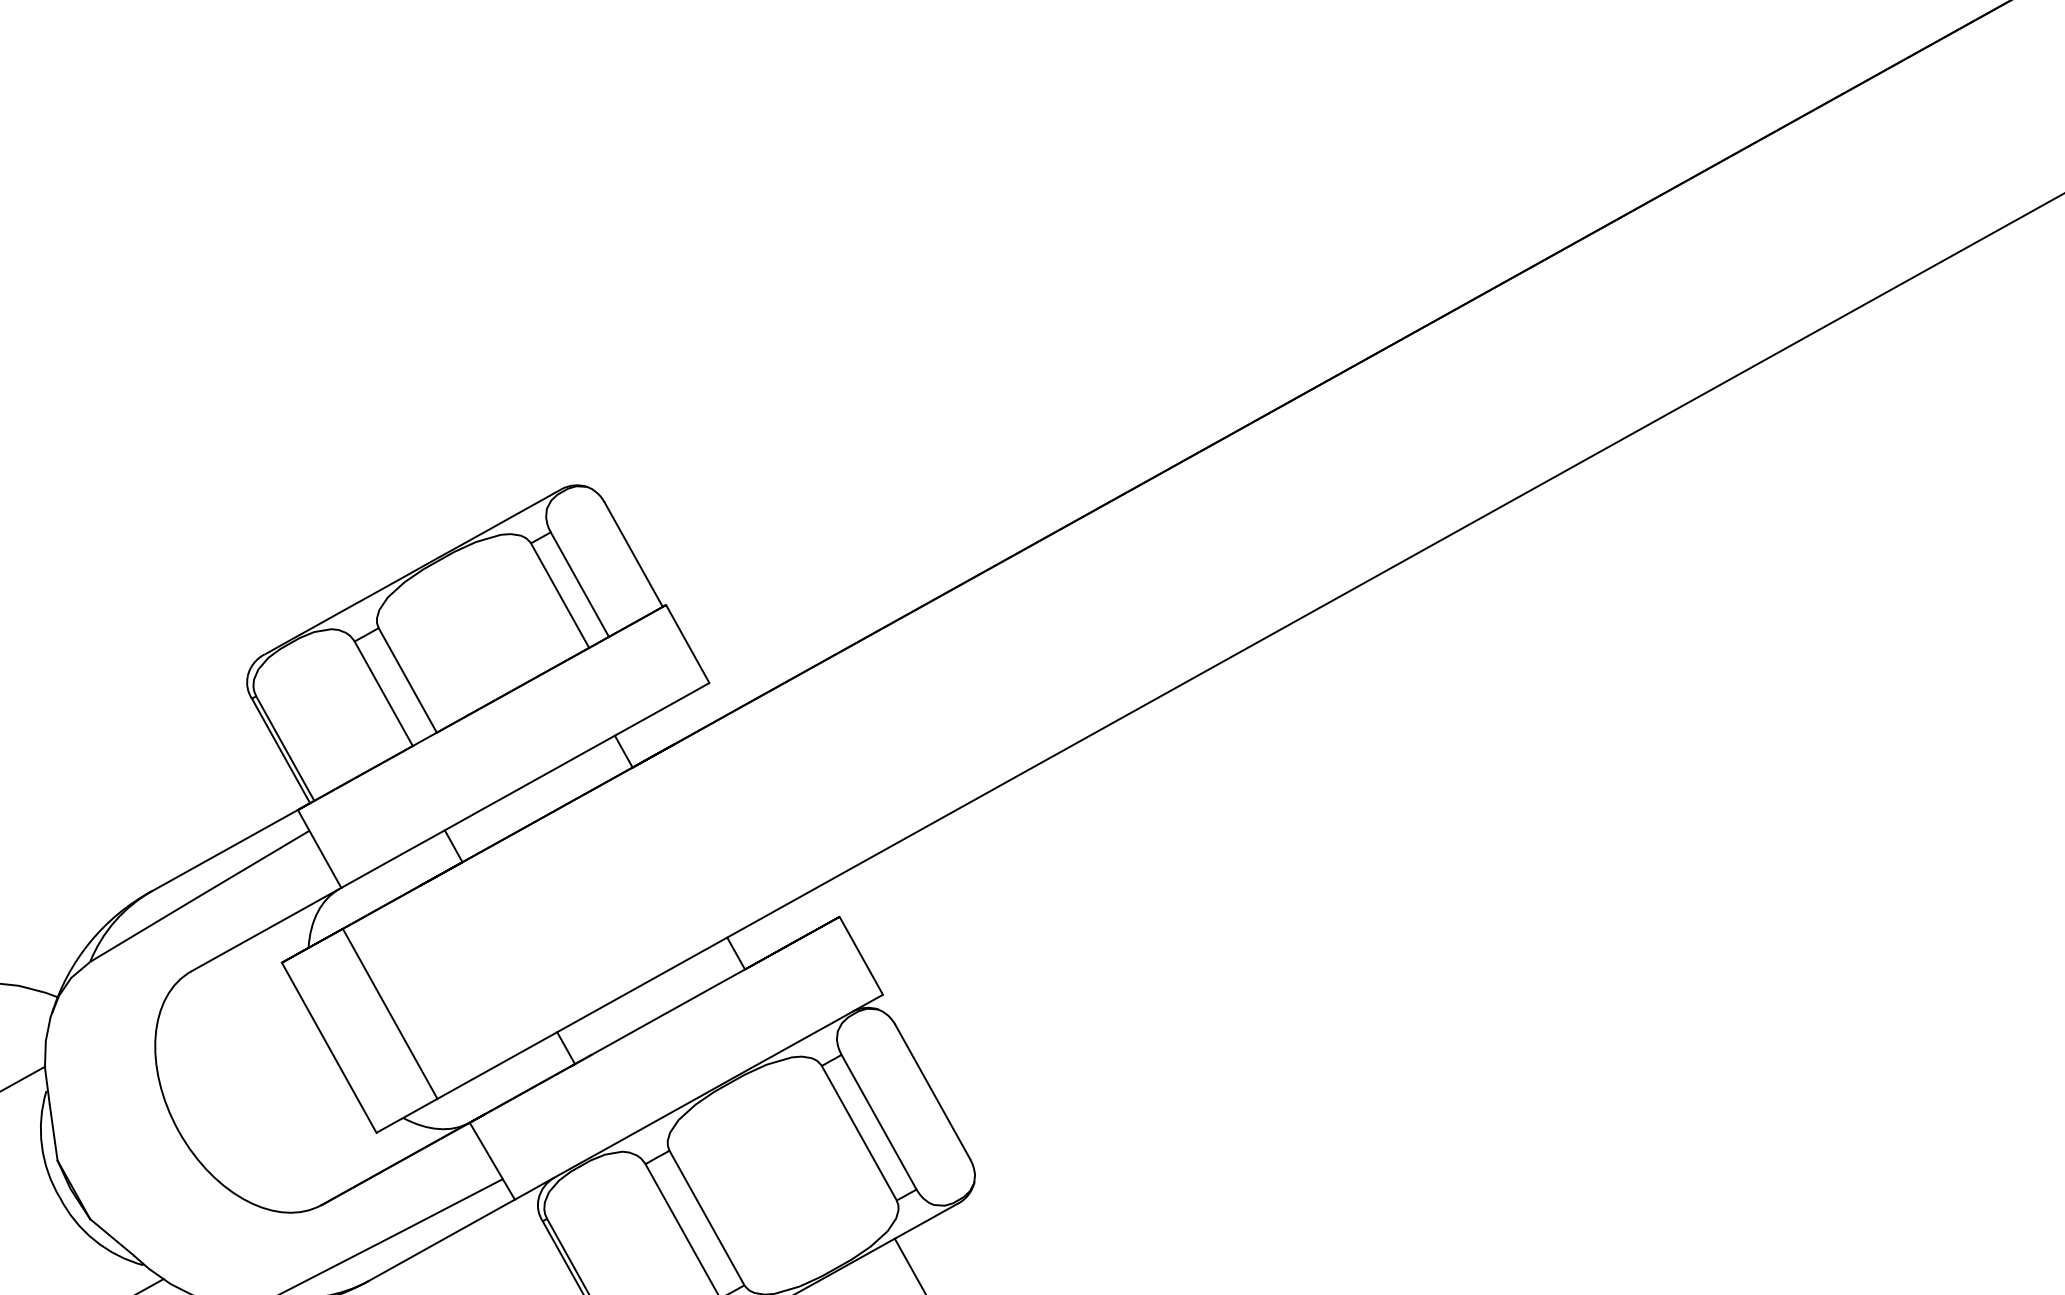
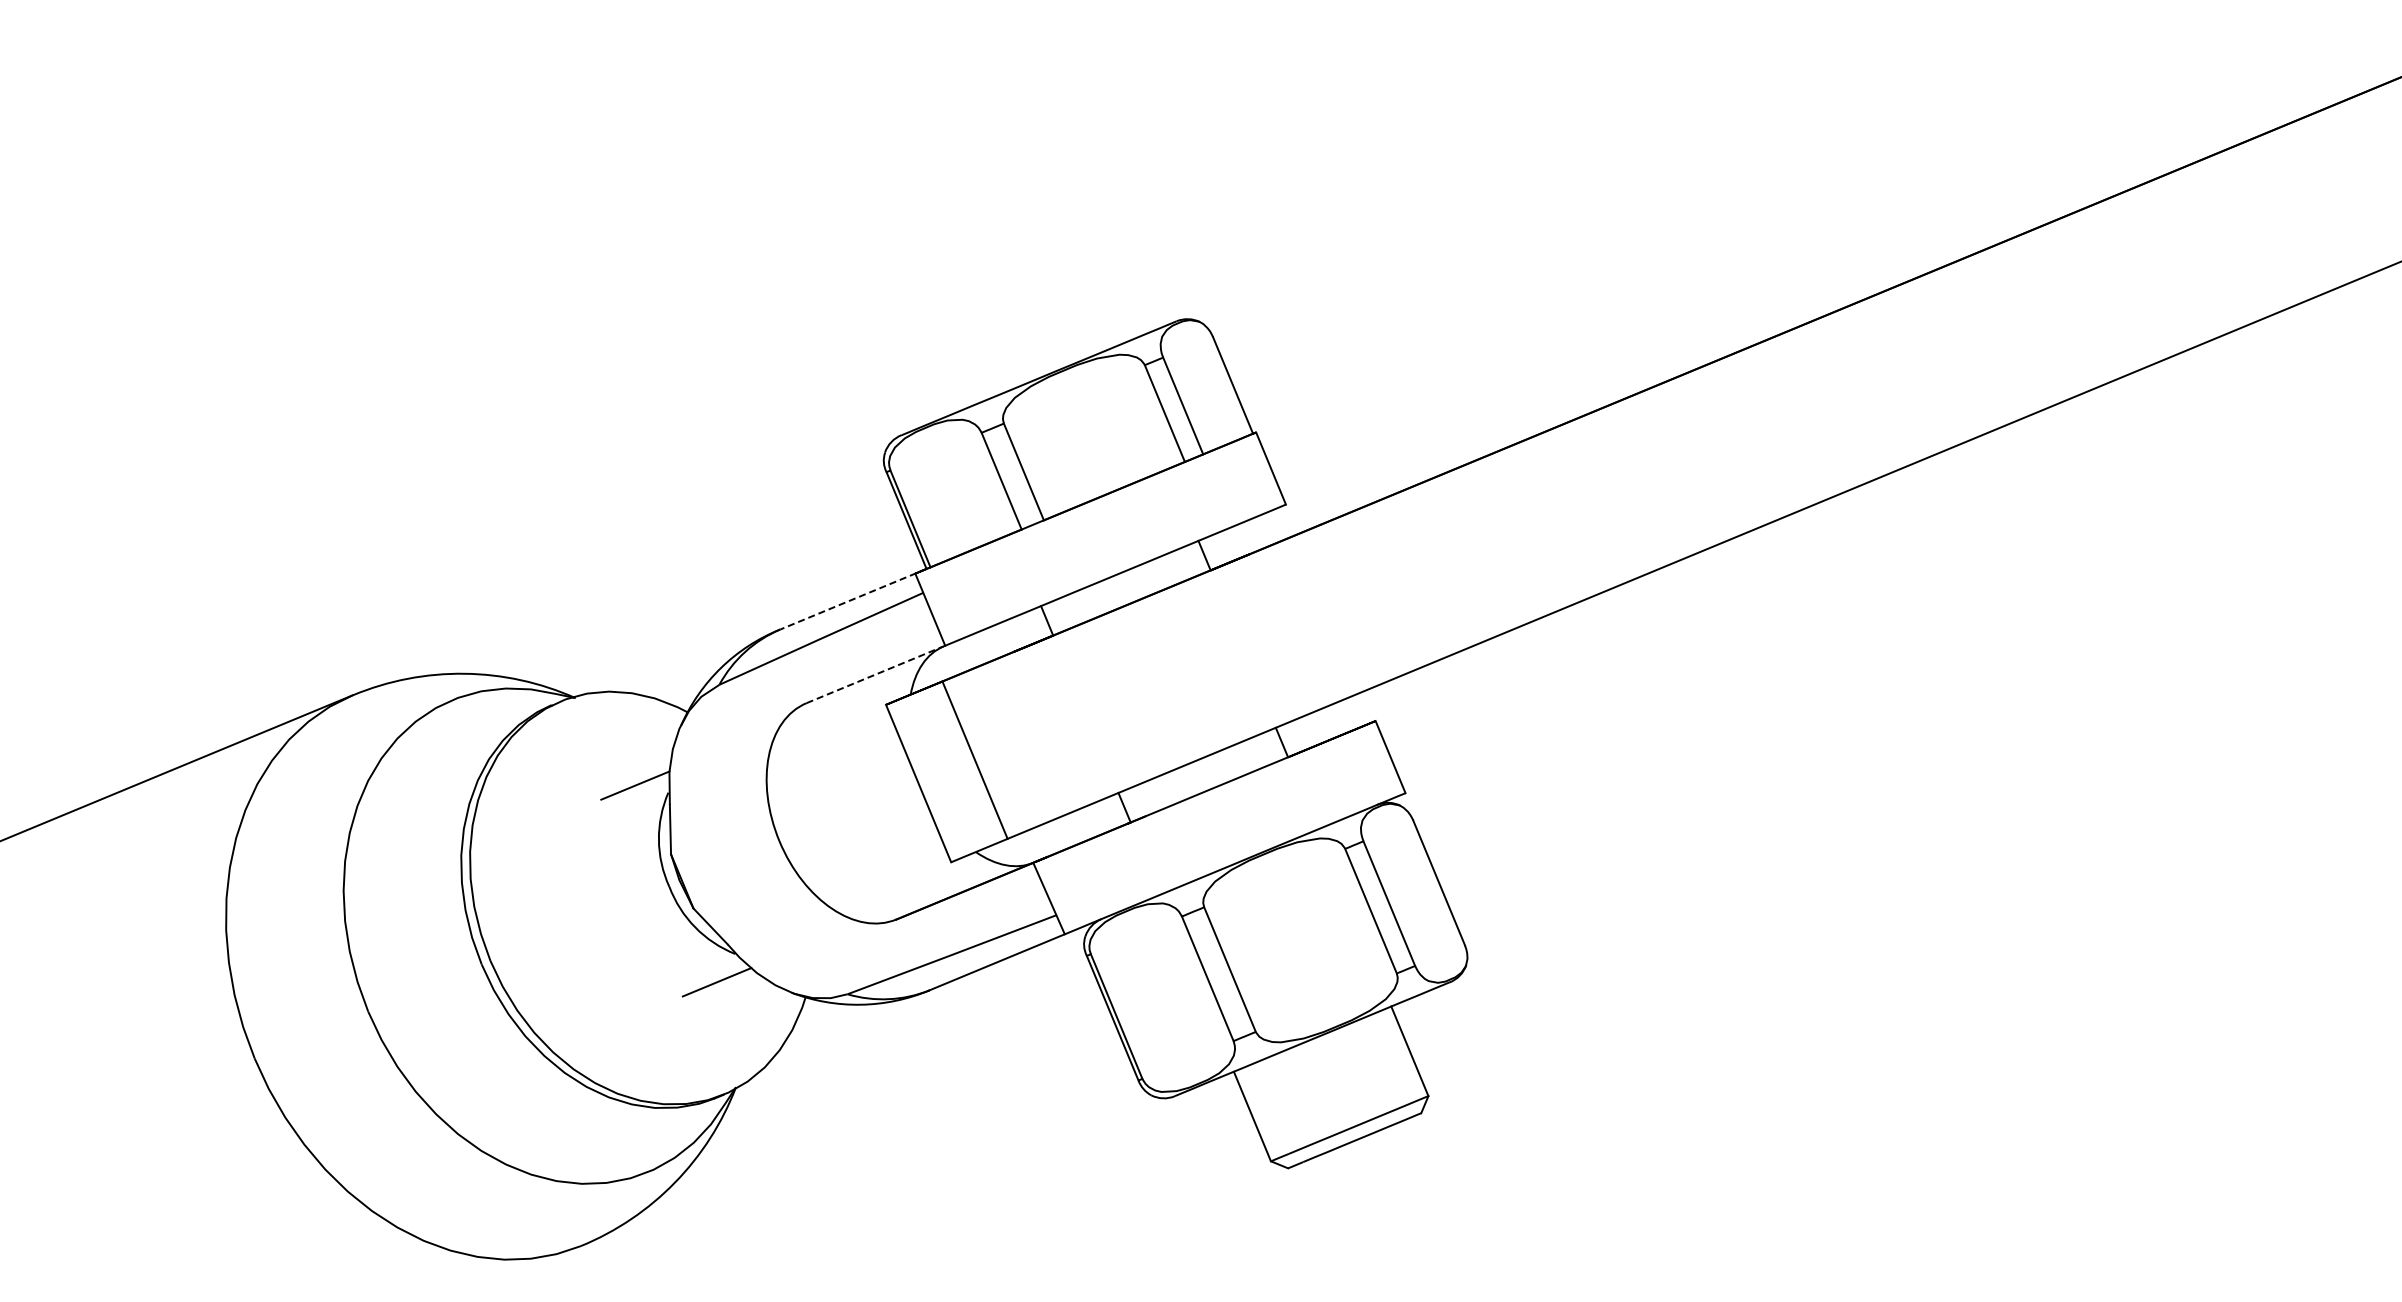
line: (230, 847) -> (852, 599), solid -> dashed
line: (265, 929) -> (875, 674), solid -> dashed

